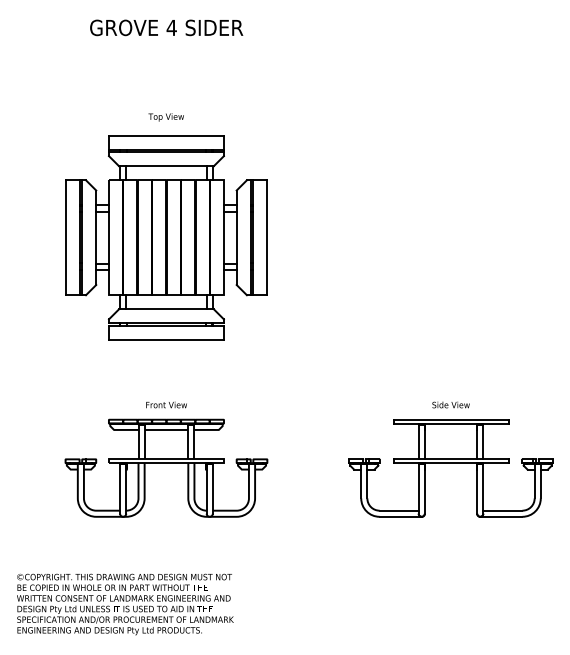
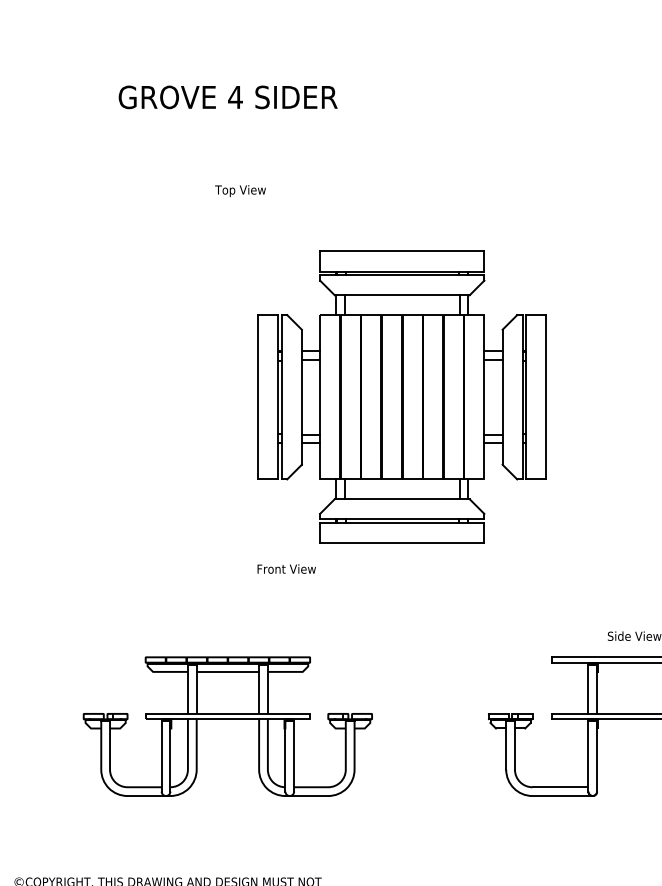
text: (165, 117) -> (239, 191), moved
part: (166, 237) -> (402, 396), moved
text: (166, 404) -> (286, 568), moved

